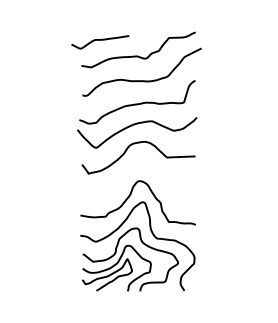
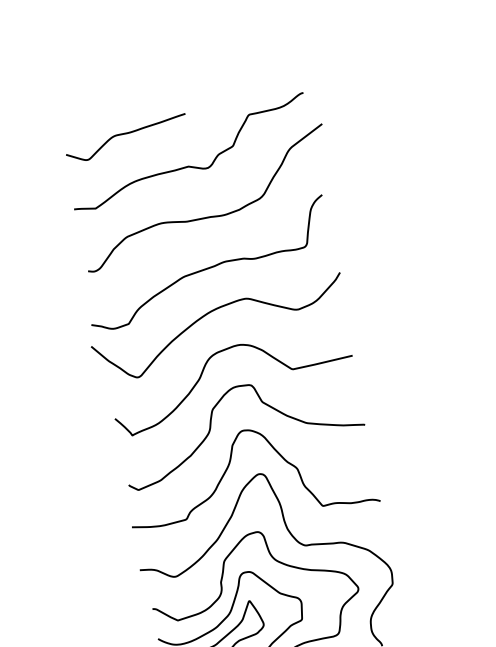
curve: (100, 40) -> (126, 134), moved
curve: (126, 174) -> (213, 421), added

